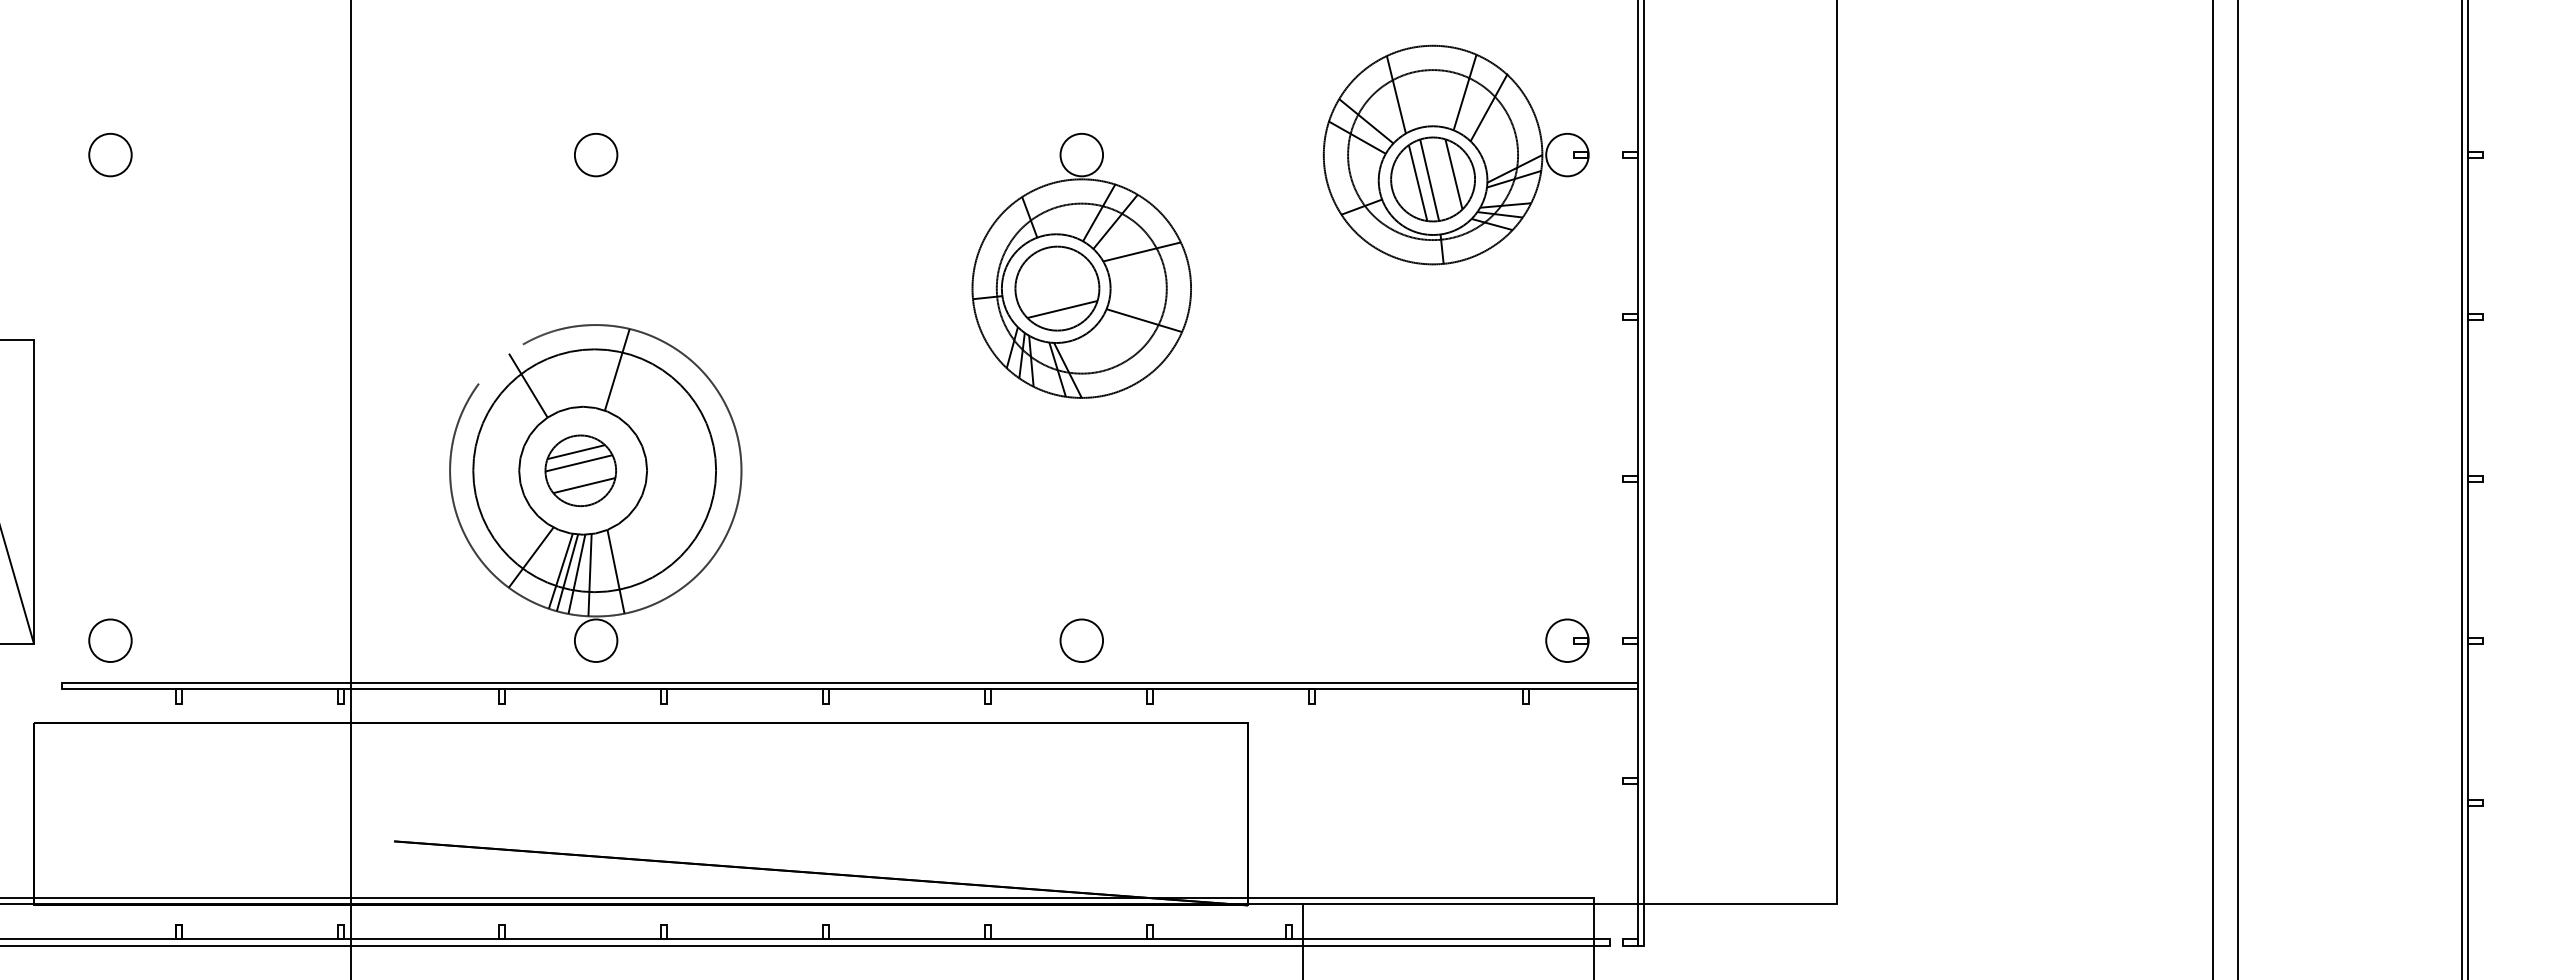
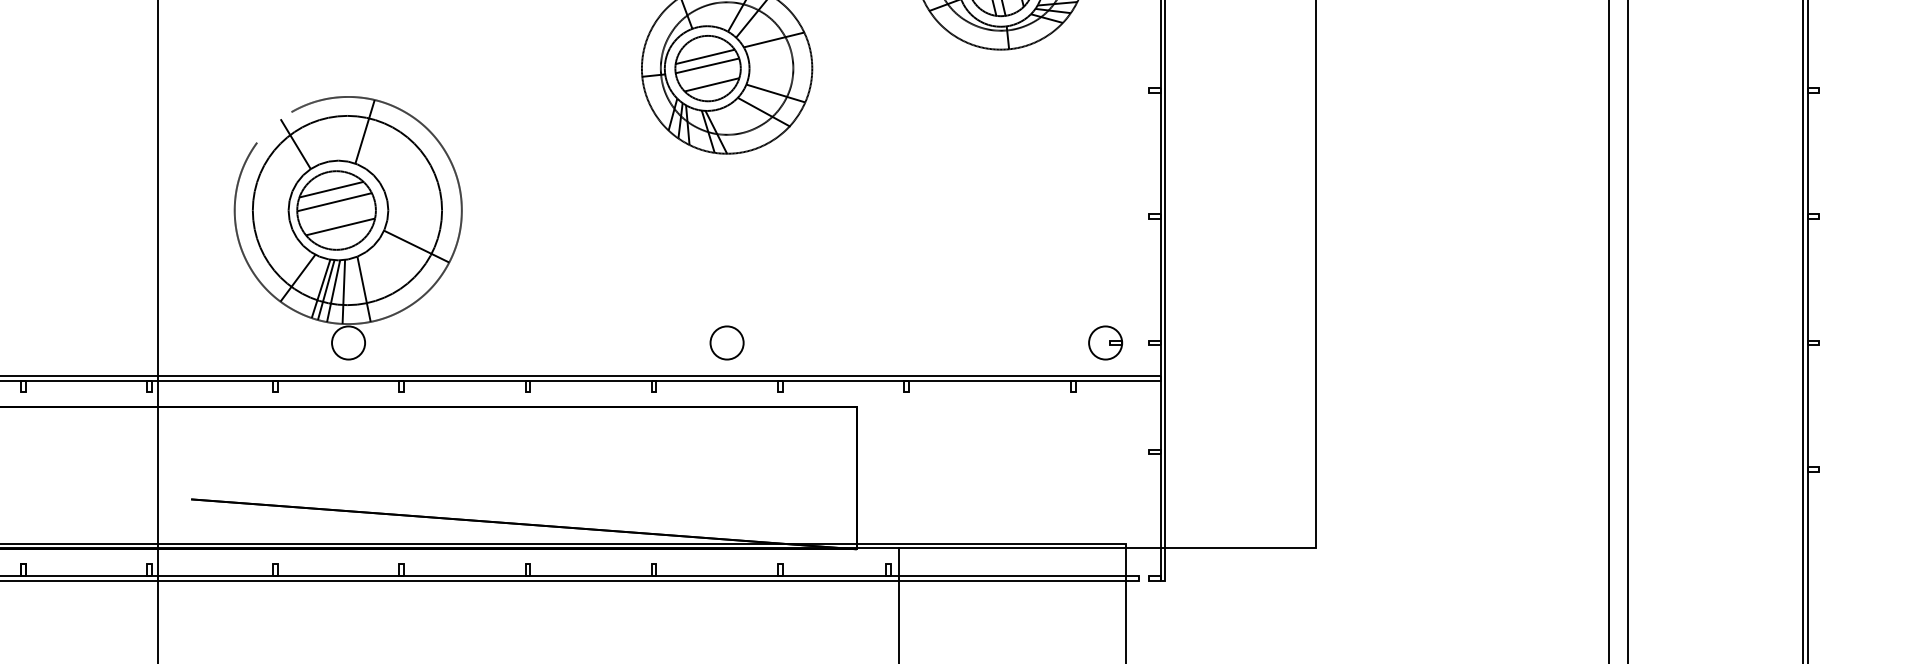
line: (1053, 273) -> (705, 56), added
line: (1056, 284) -> (707, 65), added
line: (1129, 344) -> (764, 112), added
part: (580, 470) -> (336, 210), size x1.43
line: (683, 516) -> (416, 246), added

